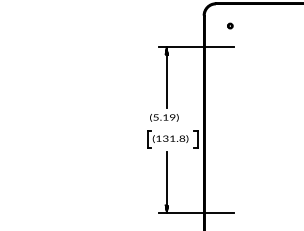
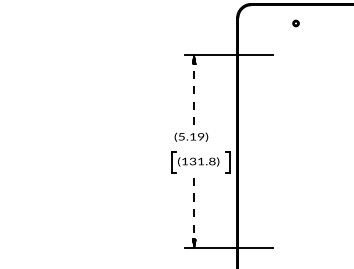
part: (230, 25) -> (296, 22), moved
line: (166, 77) -> (193, 90), solid -> dashed
line: (166, 182) -> (193, 212), solid -> dashed

